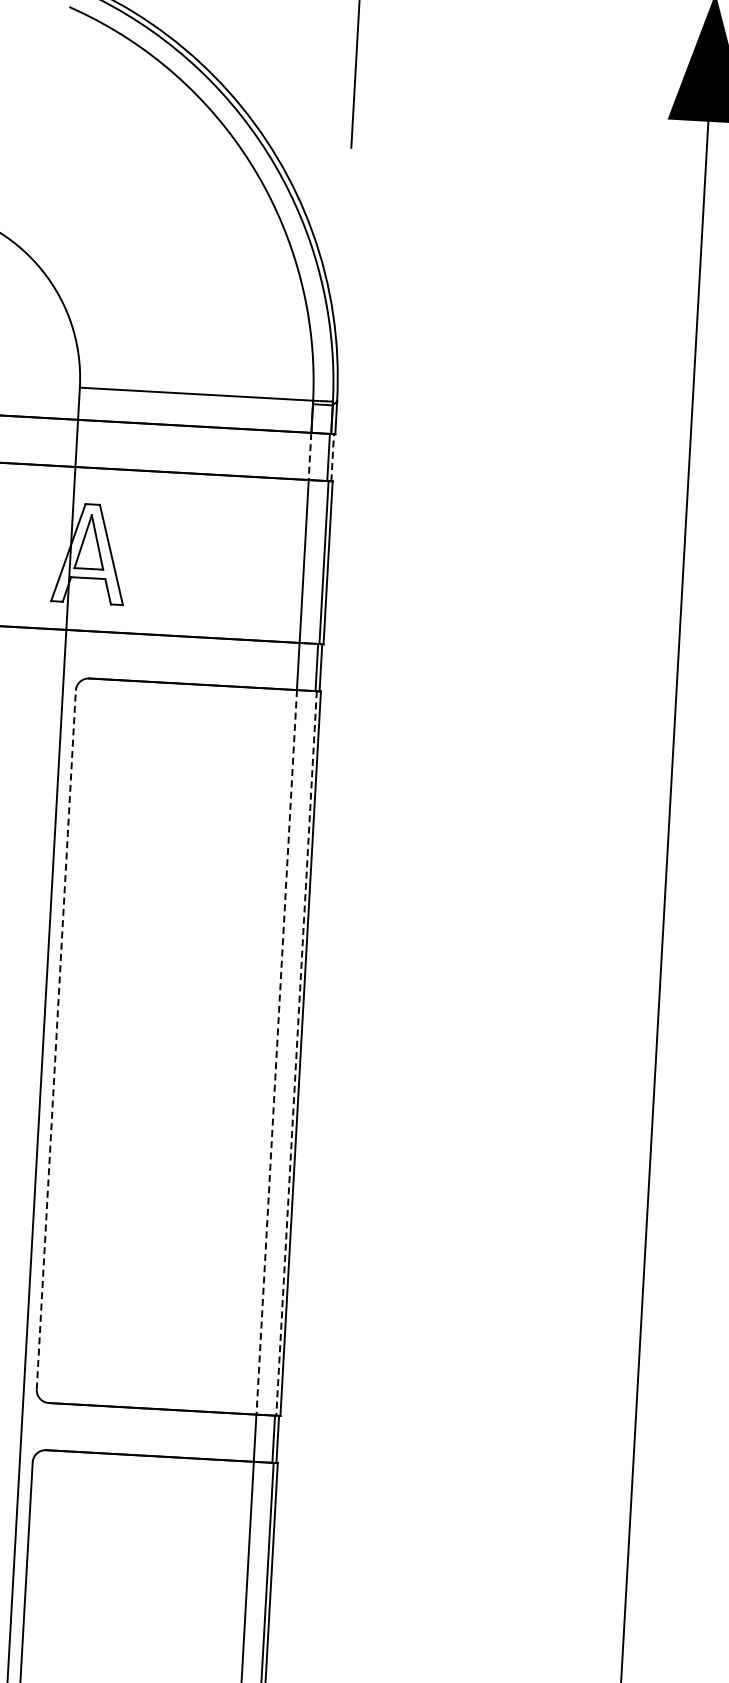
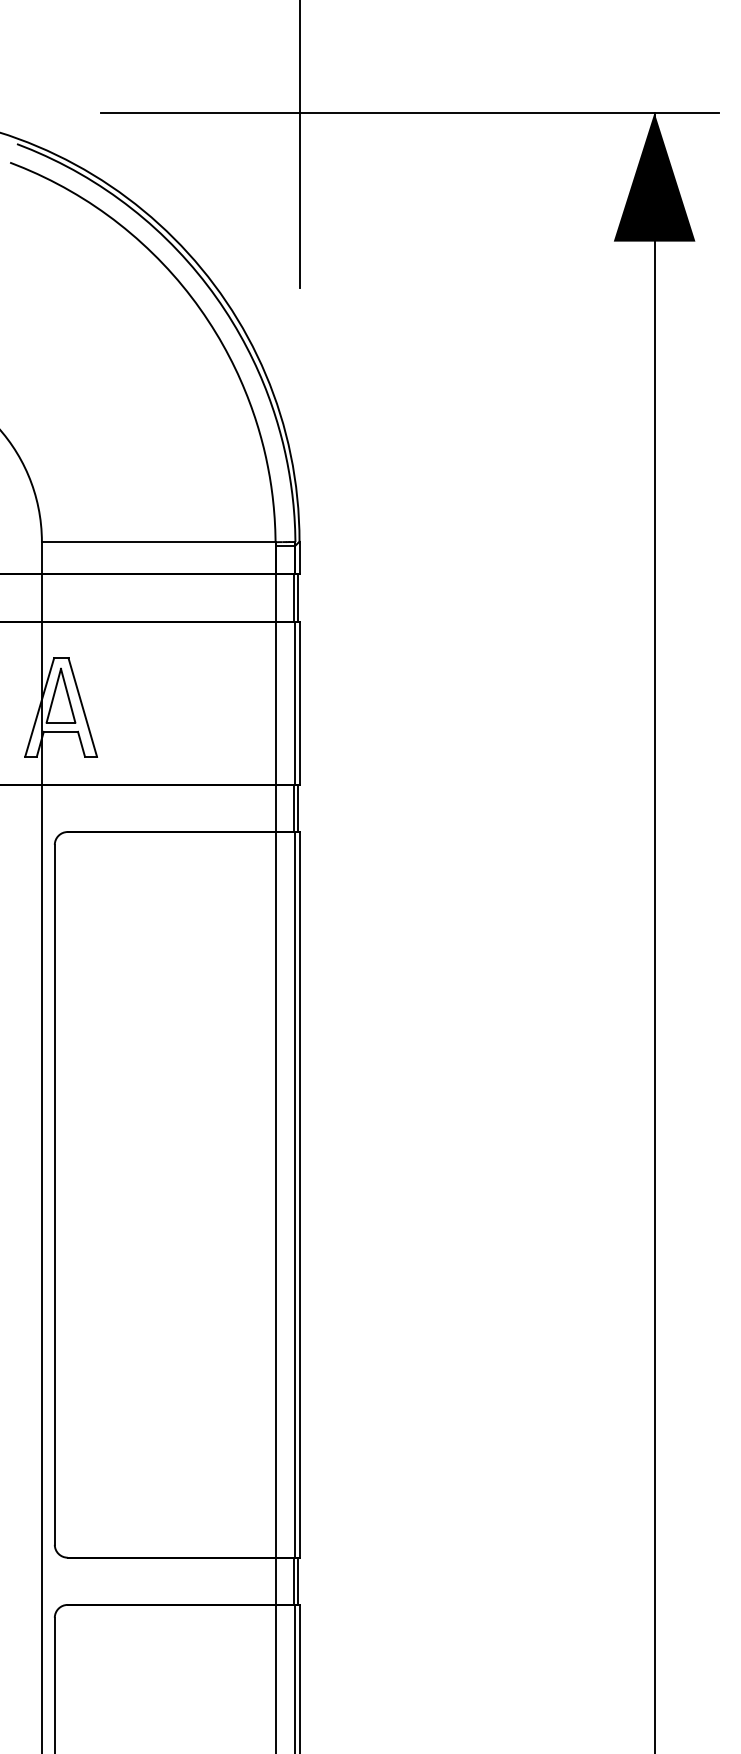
line: (309, 456) -> (275, 598), dashed -> solid
line: (332, 458) -> (298, 598), dashed -> solid
line: (56, 1039) -> (54, 1194), dashed -> solid
line: (276, 1052) -> (275, 1194), dashed -> solid
line: (296, 1053) -> (295, 1194), dashed -> solid

